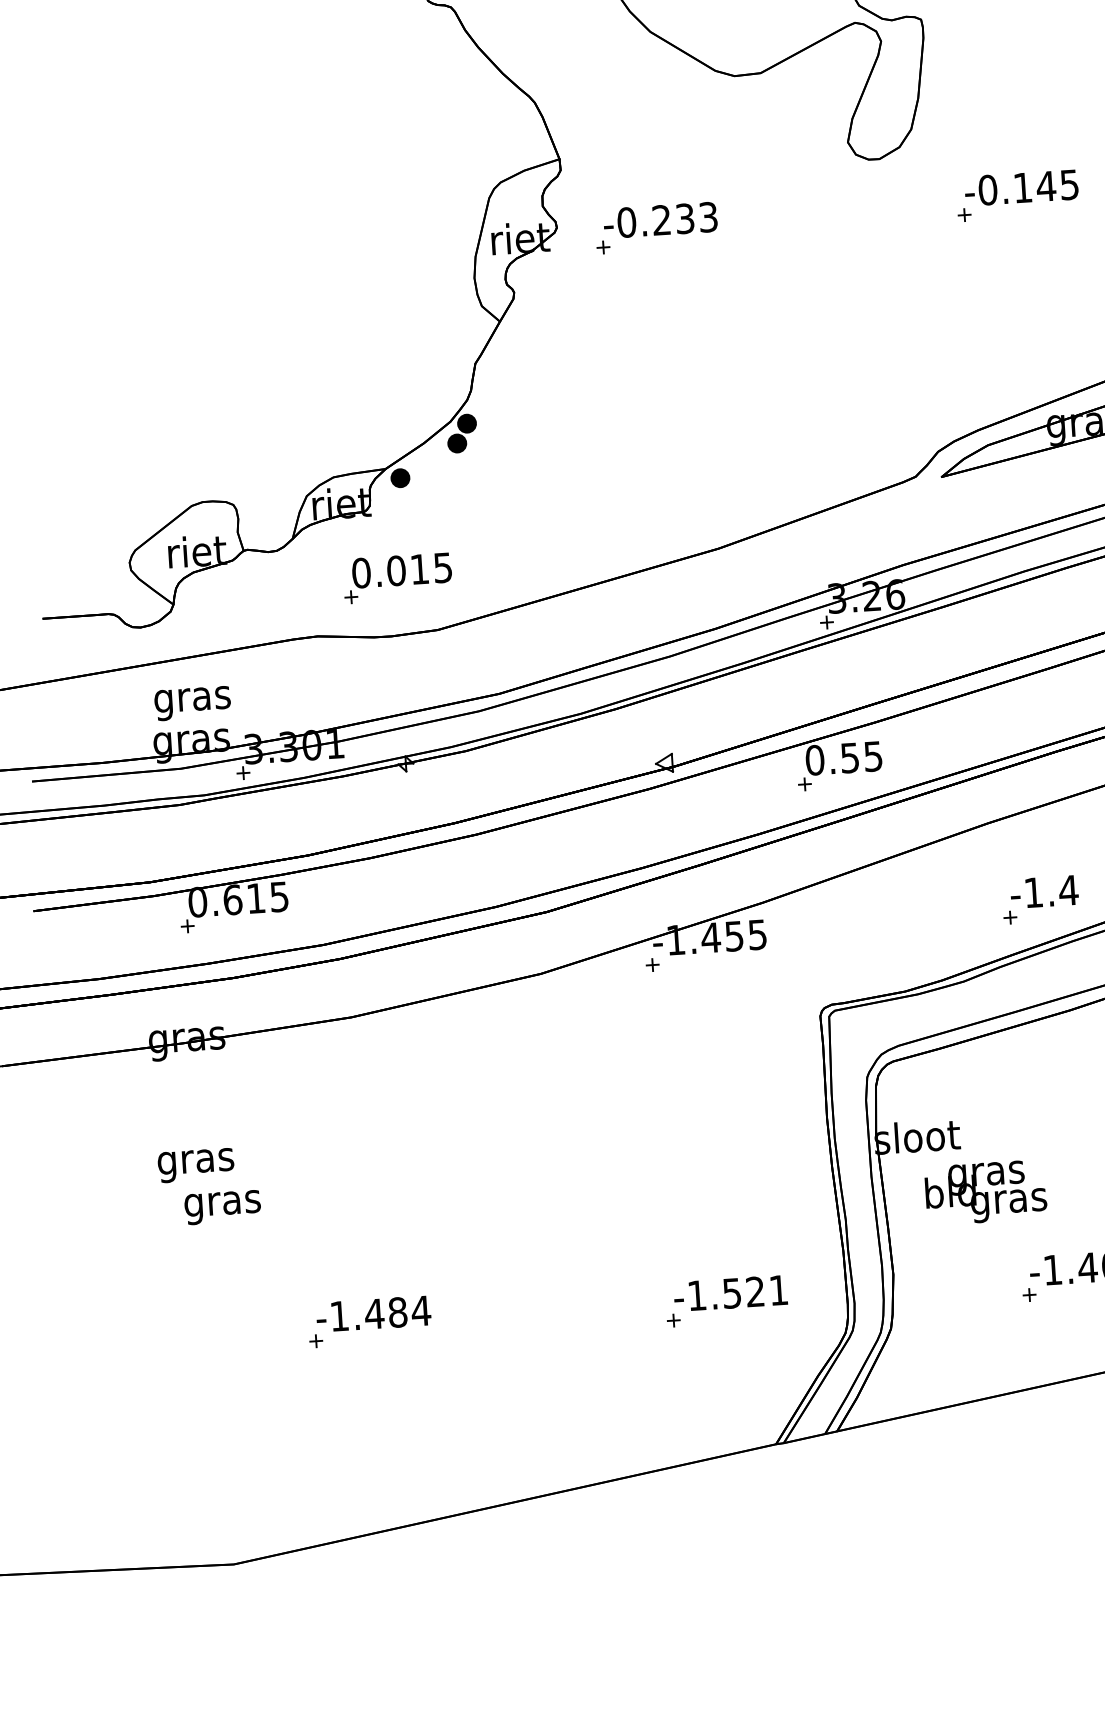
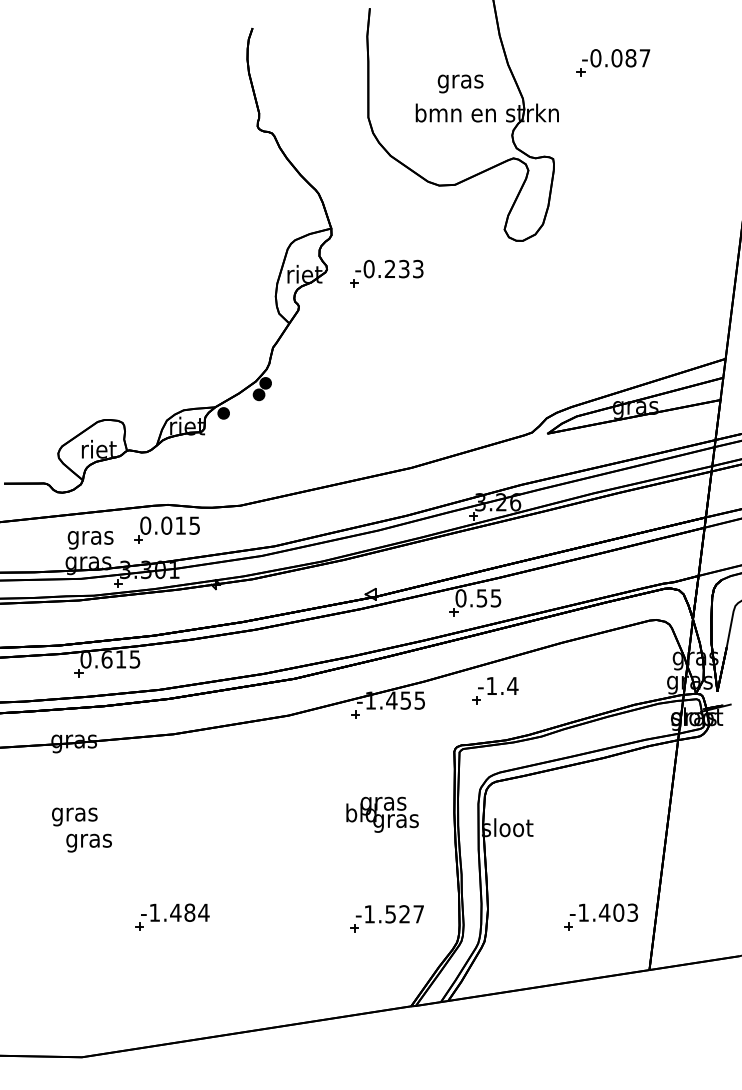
part: (1016, 194) -> (603, 267), removed
part: (396, 577) -> (166, 529), moved
part: (1040, 899) -> (495, 690), moved
text: (985, 1192) -> (382, 814), moved
text: (778, 1290) -> (418, 914), -1.521 -> -1.527

